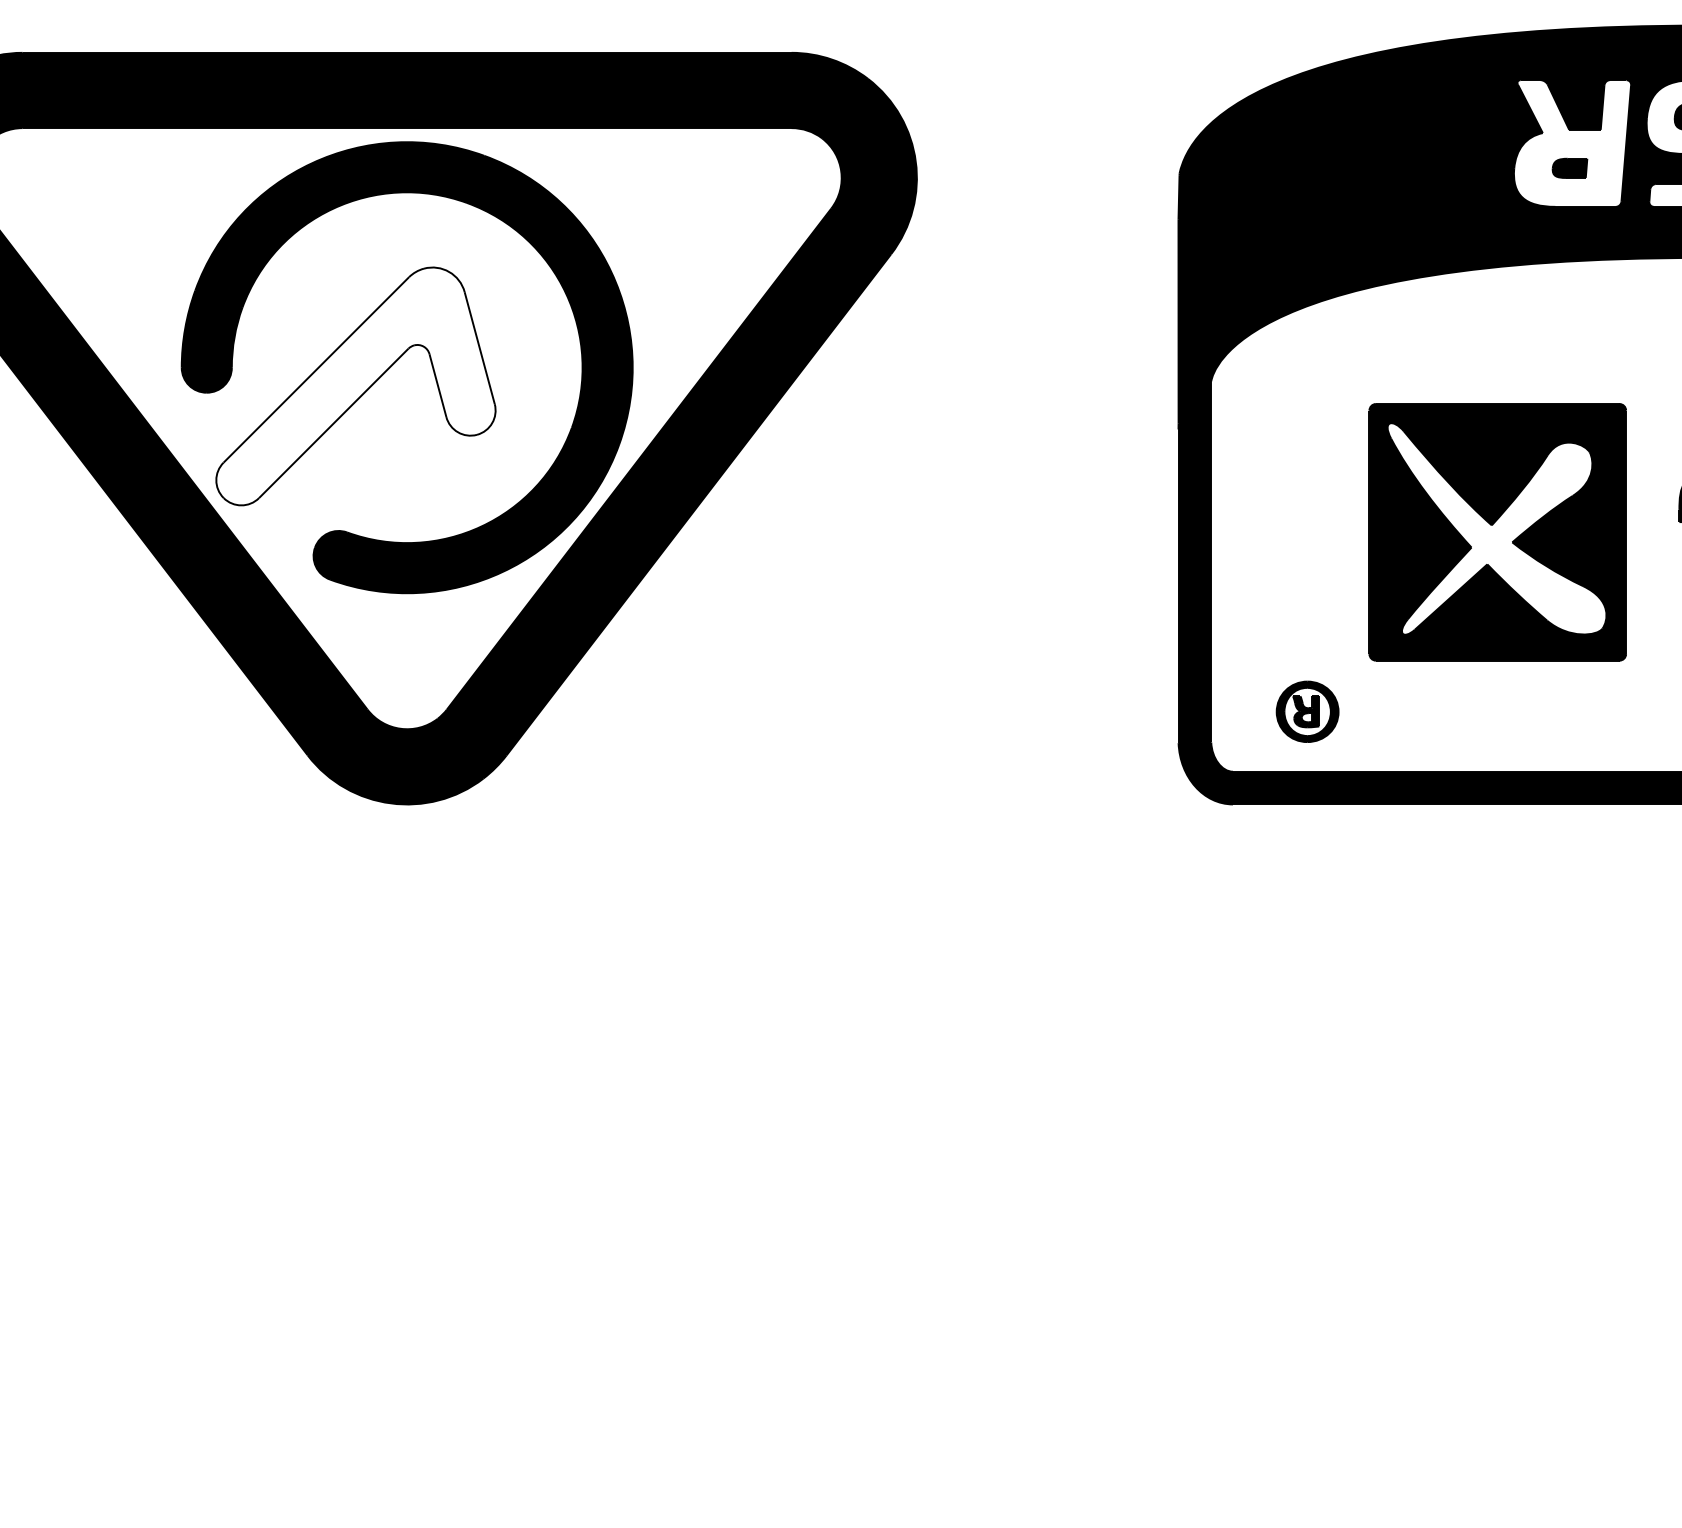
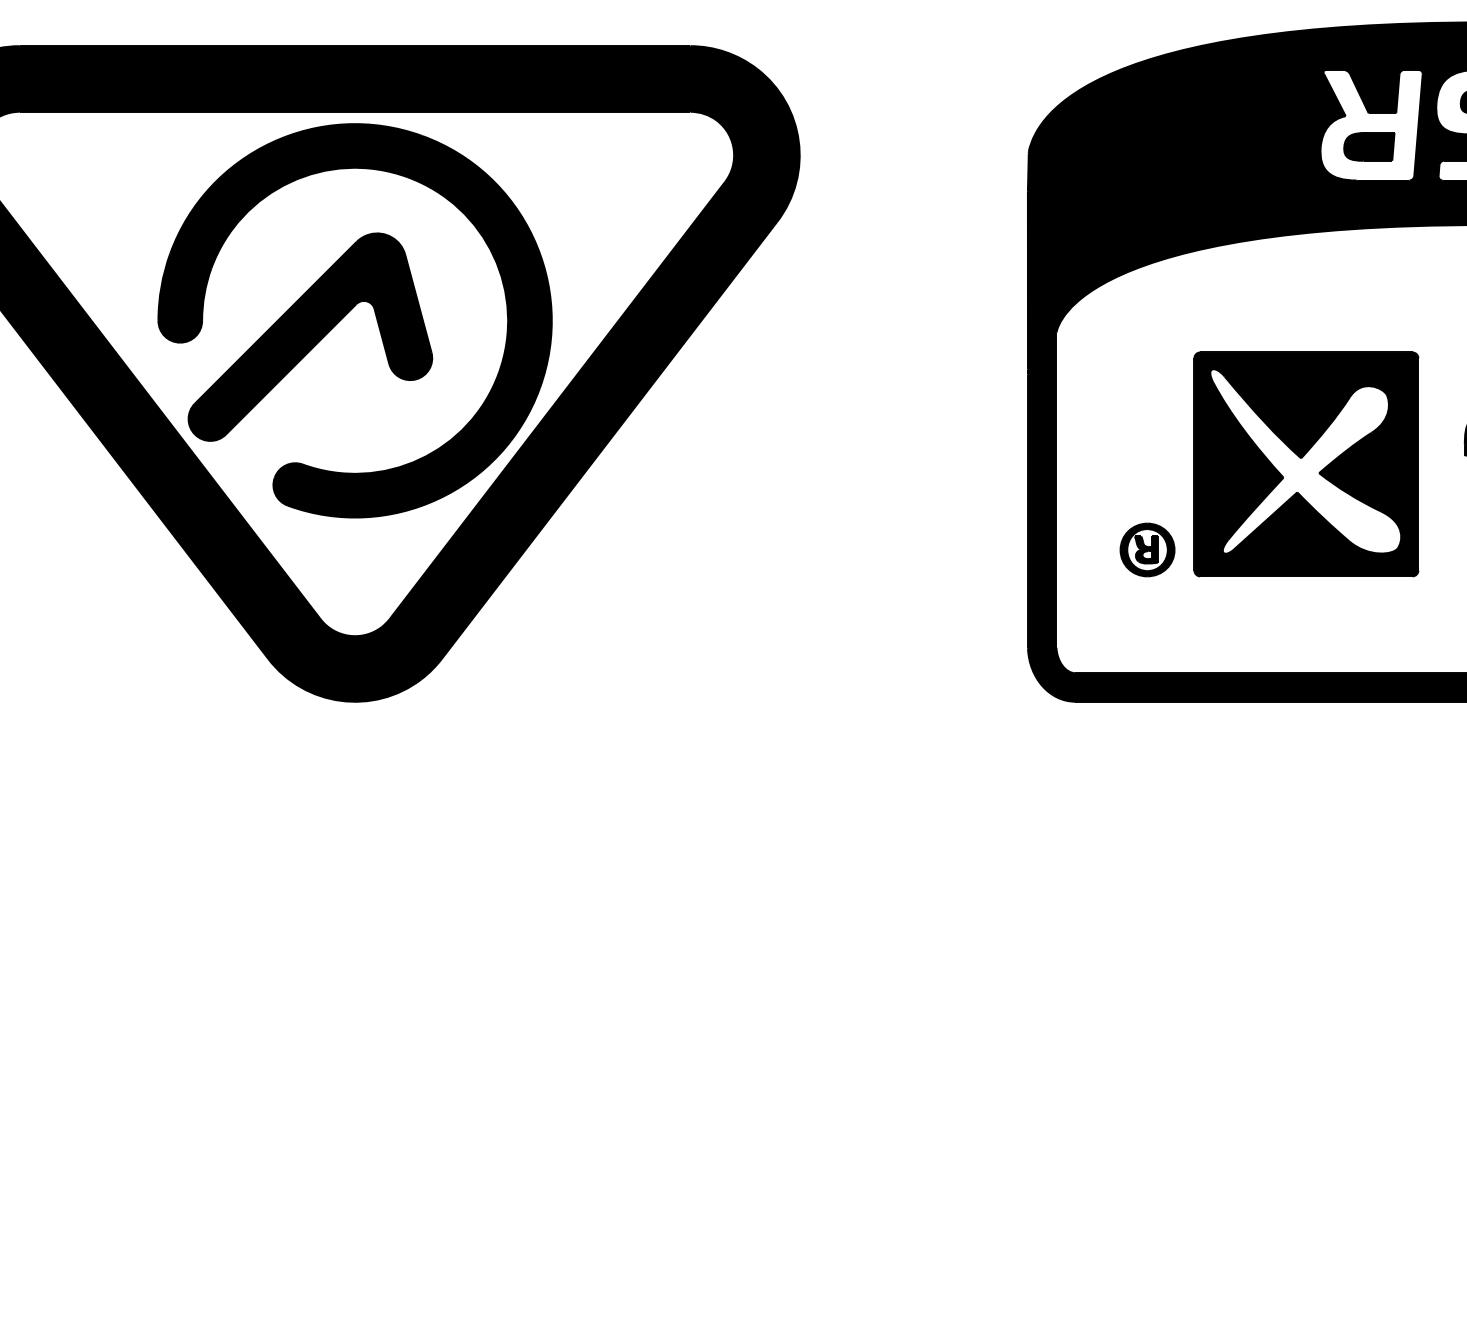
part: (1570, 167) -> (1369, 146), size x1.67
fill: (356, 385) -> (310, 336), added
part: (1307, 711) -> (1147, 549), moved

